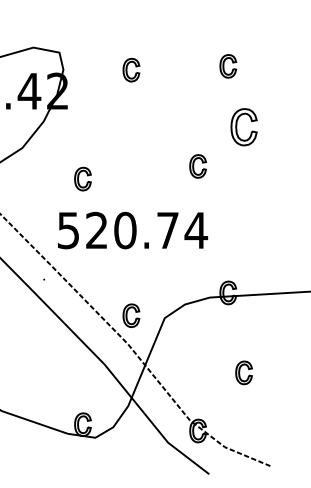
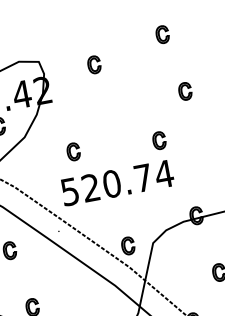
part: (228, 66) -> (162, 34), moved
part: (243, 127) -> (184, 91), size x0.62
part: (197, 166) -> (158, 140), moved

